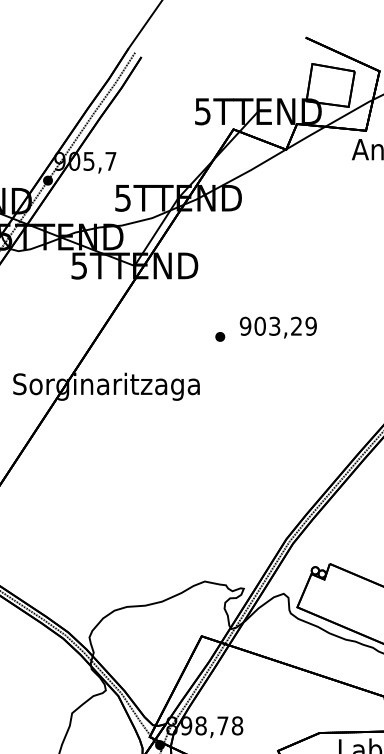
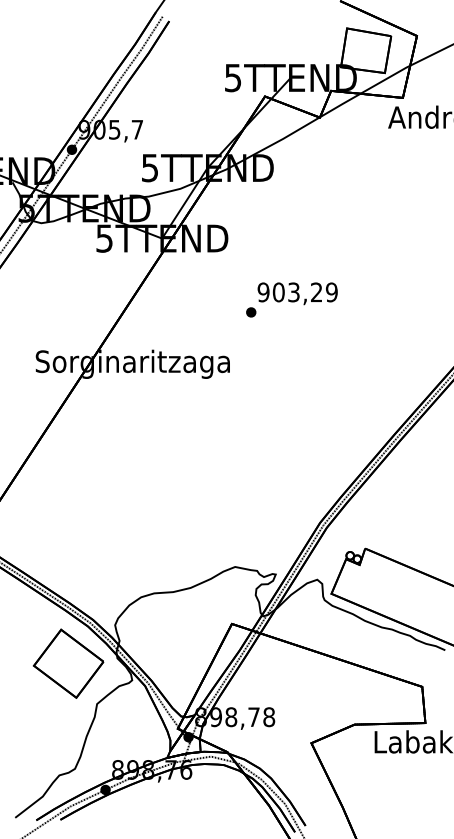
text: (278, 327) -> (297, 293), moved
part: (44, 674) -> (68, 663), added

